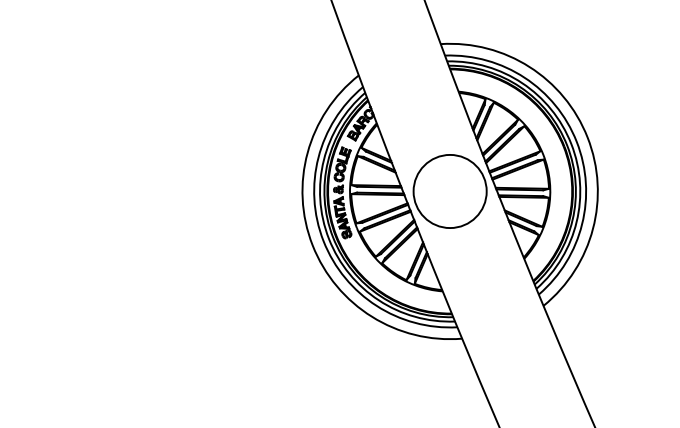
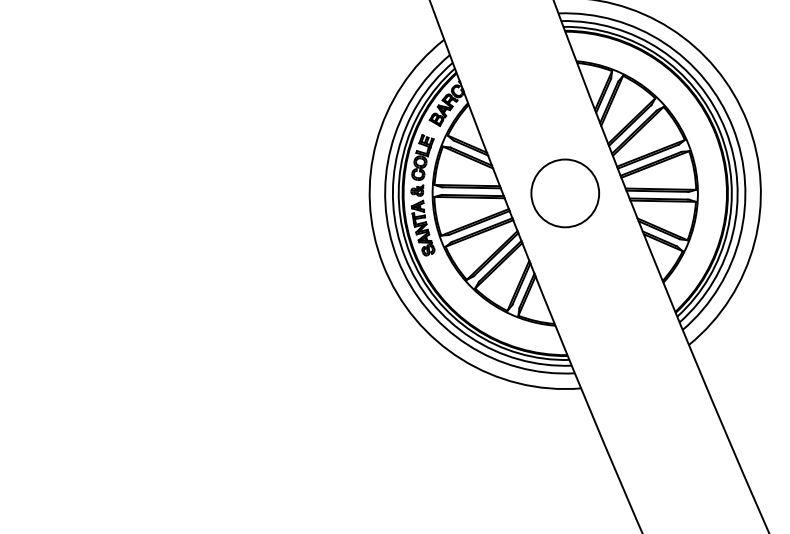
circle: (449, 191) -> (564, 193), size x0.7

